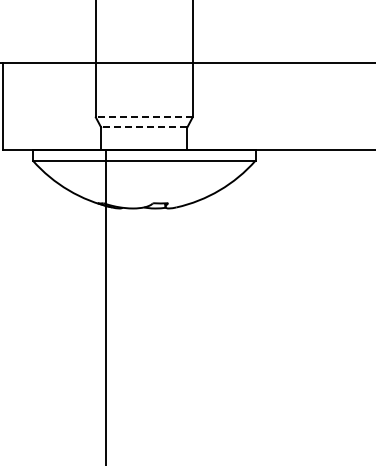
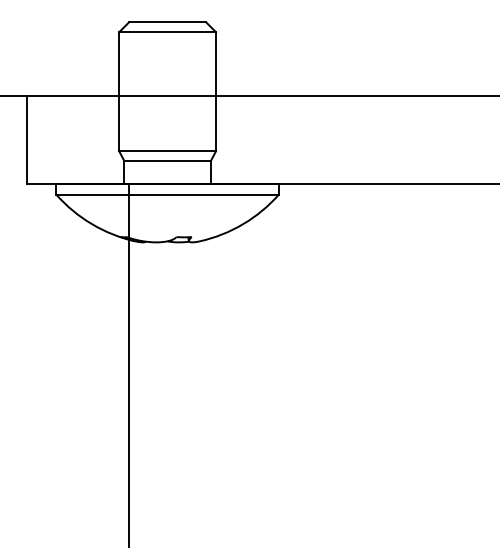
line: (144, 117) -> (167, 151), dashed -> solid
line: (144, 127) -> (167, 161), dashed -> solid

